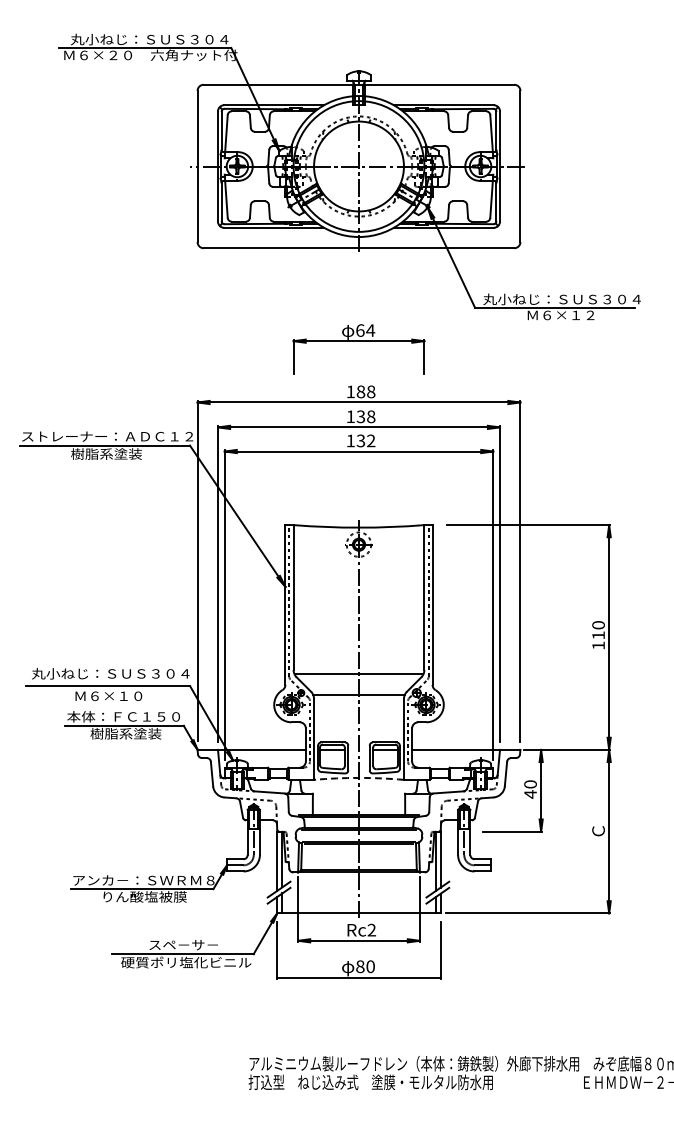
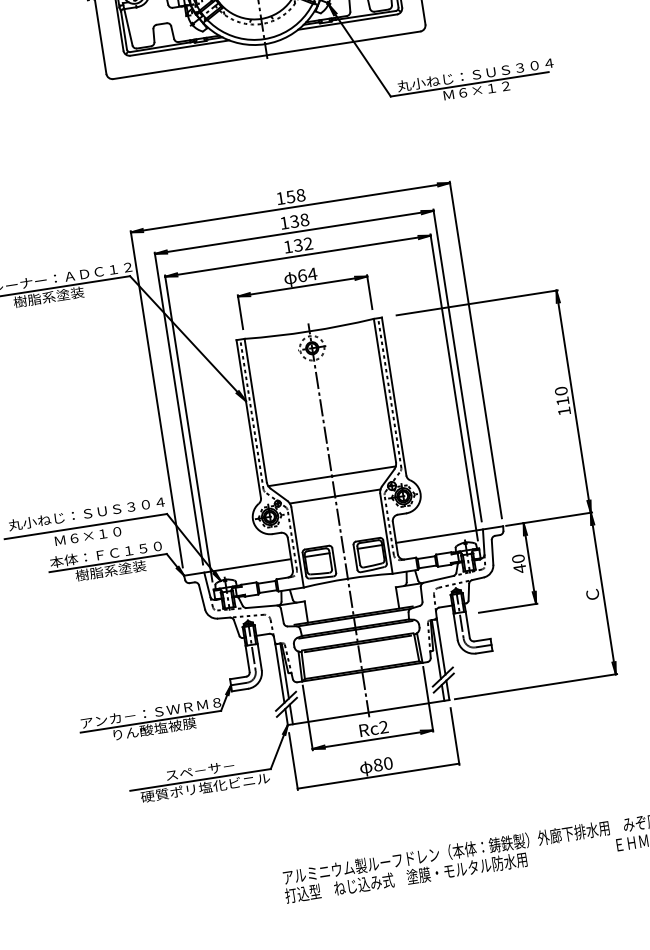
part: (358, 341) -> (302, 286), moved
text: (360, 391) -> (290, 196), 188 -> 158
arc: (359, 777) -> (348, 578), dashed -> solid

